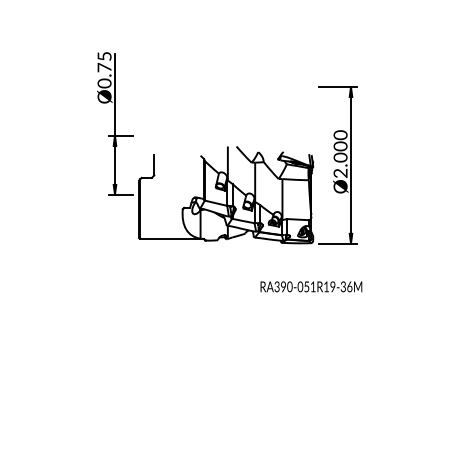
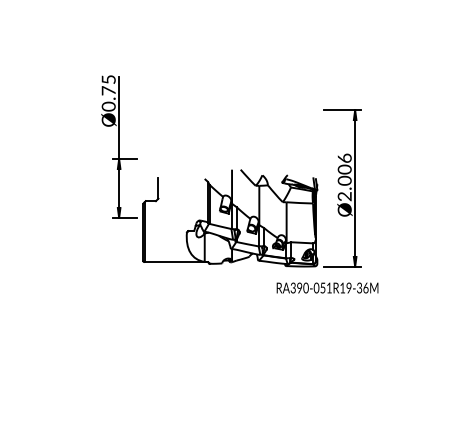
text: (339, 135) -> (343, 158), Ø2.000 -> Ø2.006
text: (311, 286) -> (327, 287), moved

